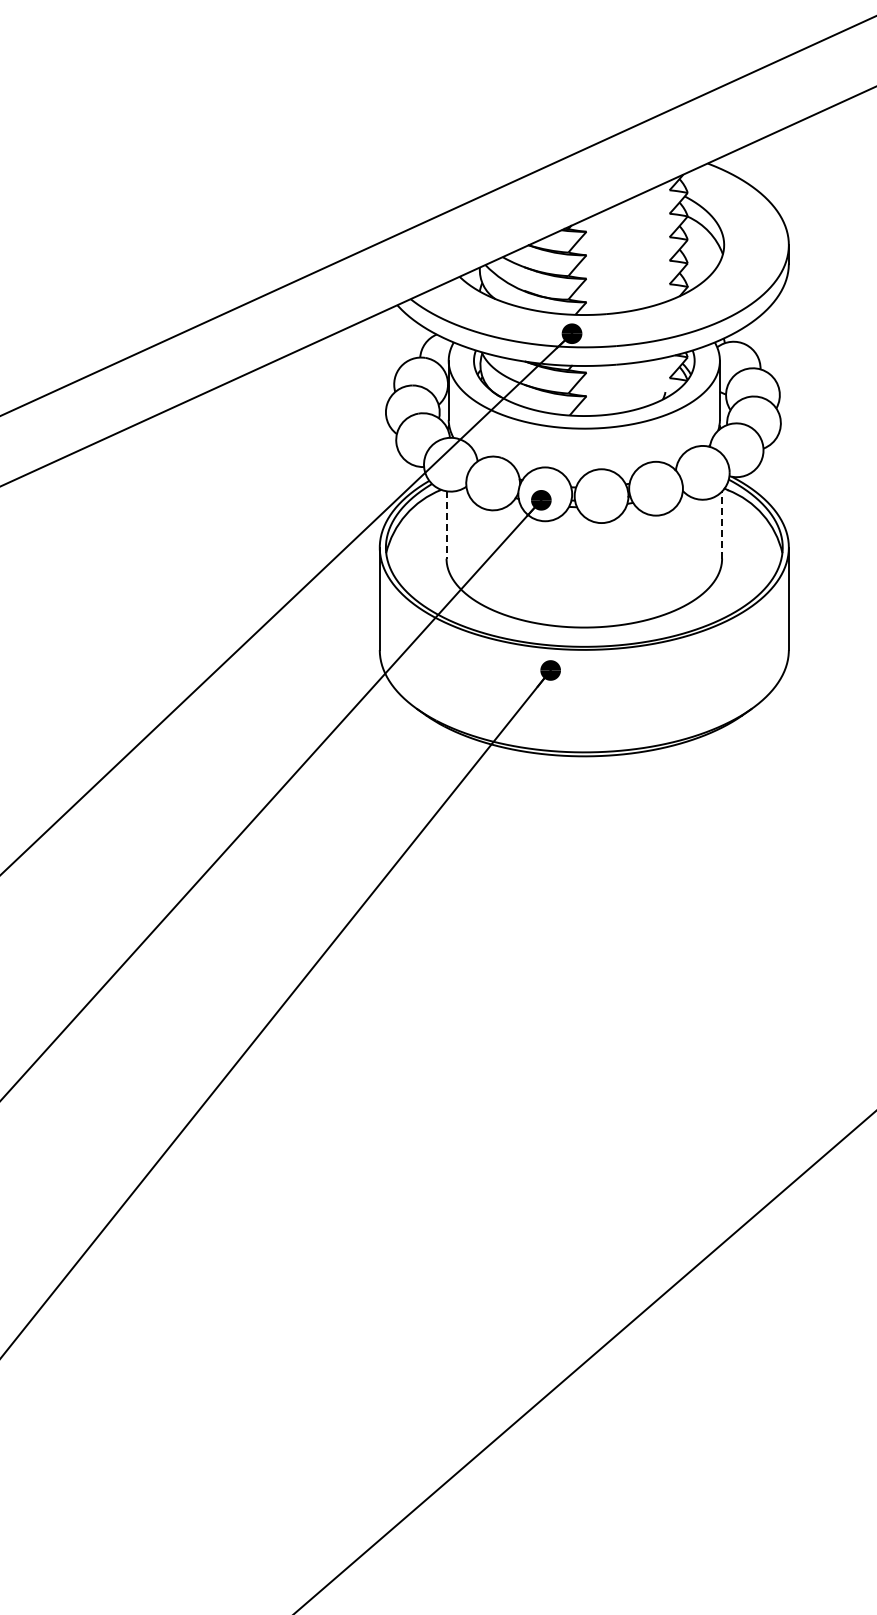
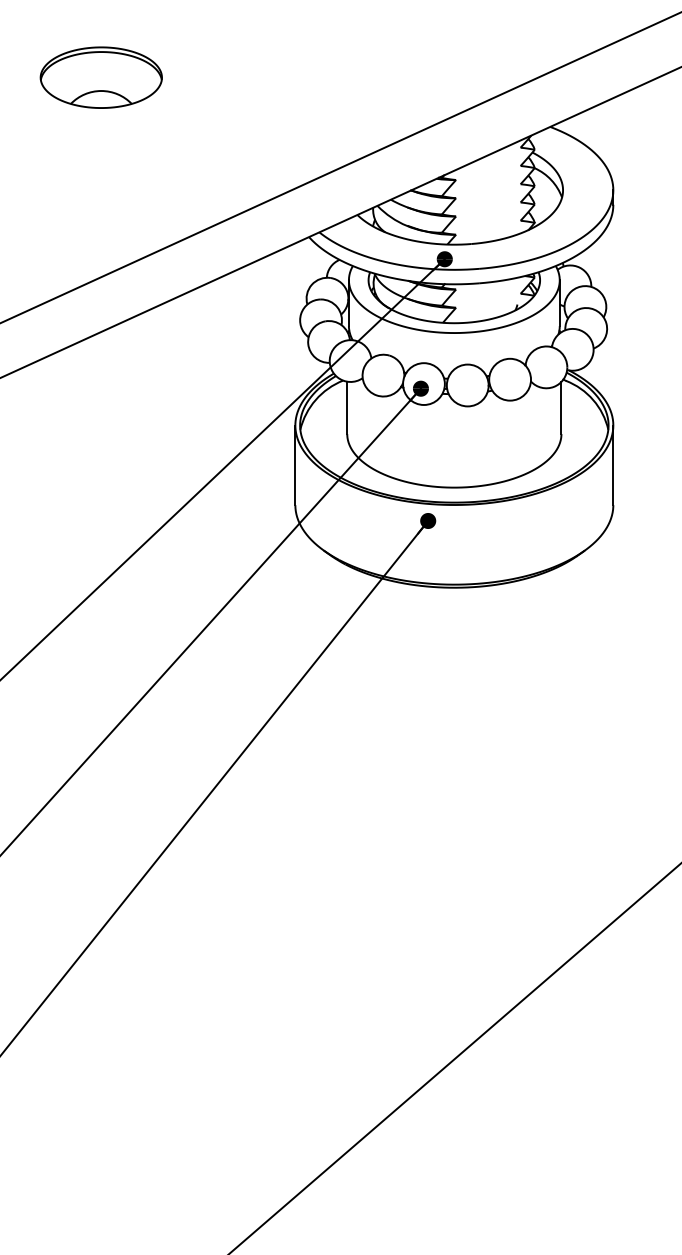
part: (130, 100) -> (101, 77), added
line: (446, 524) -> (347, 407), dashed -> solid
line: (722, 525) -> (561, 408), dashed -> solid

